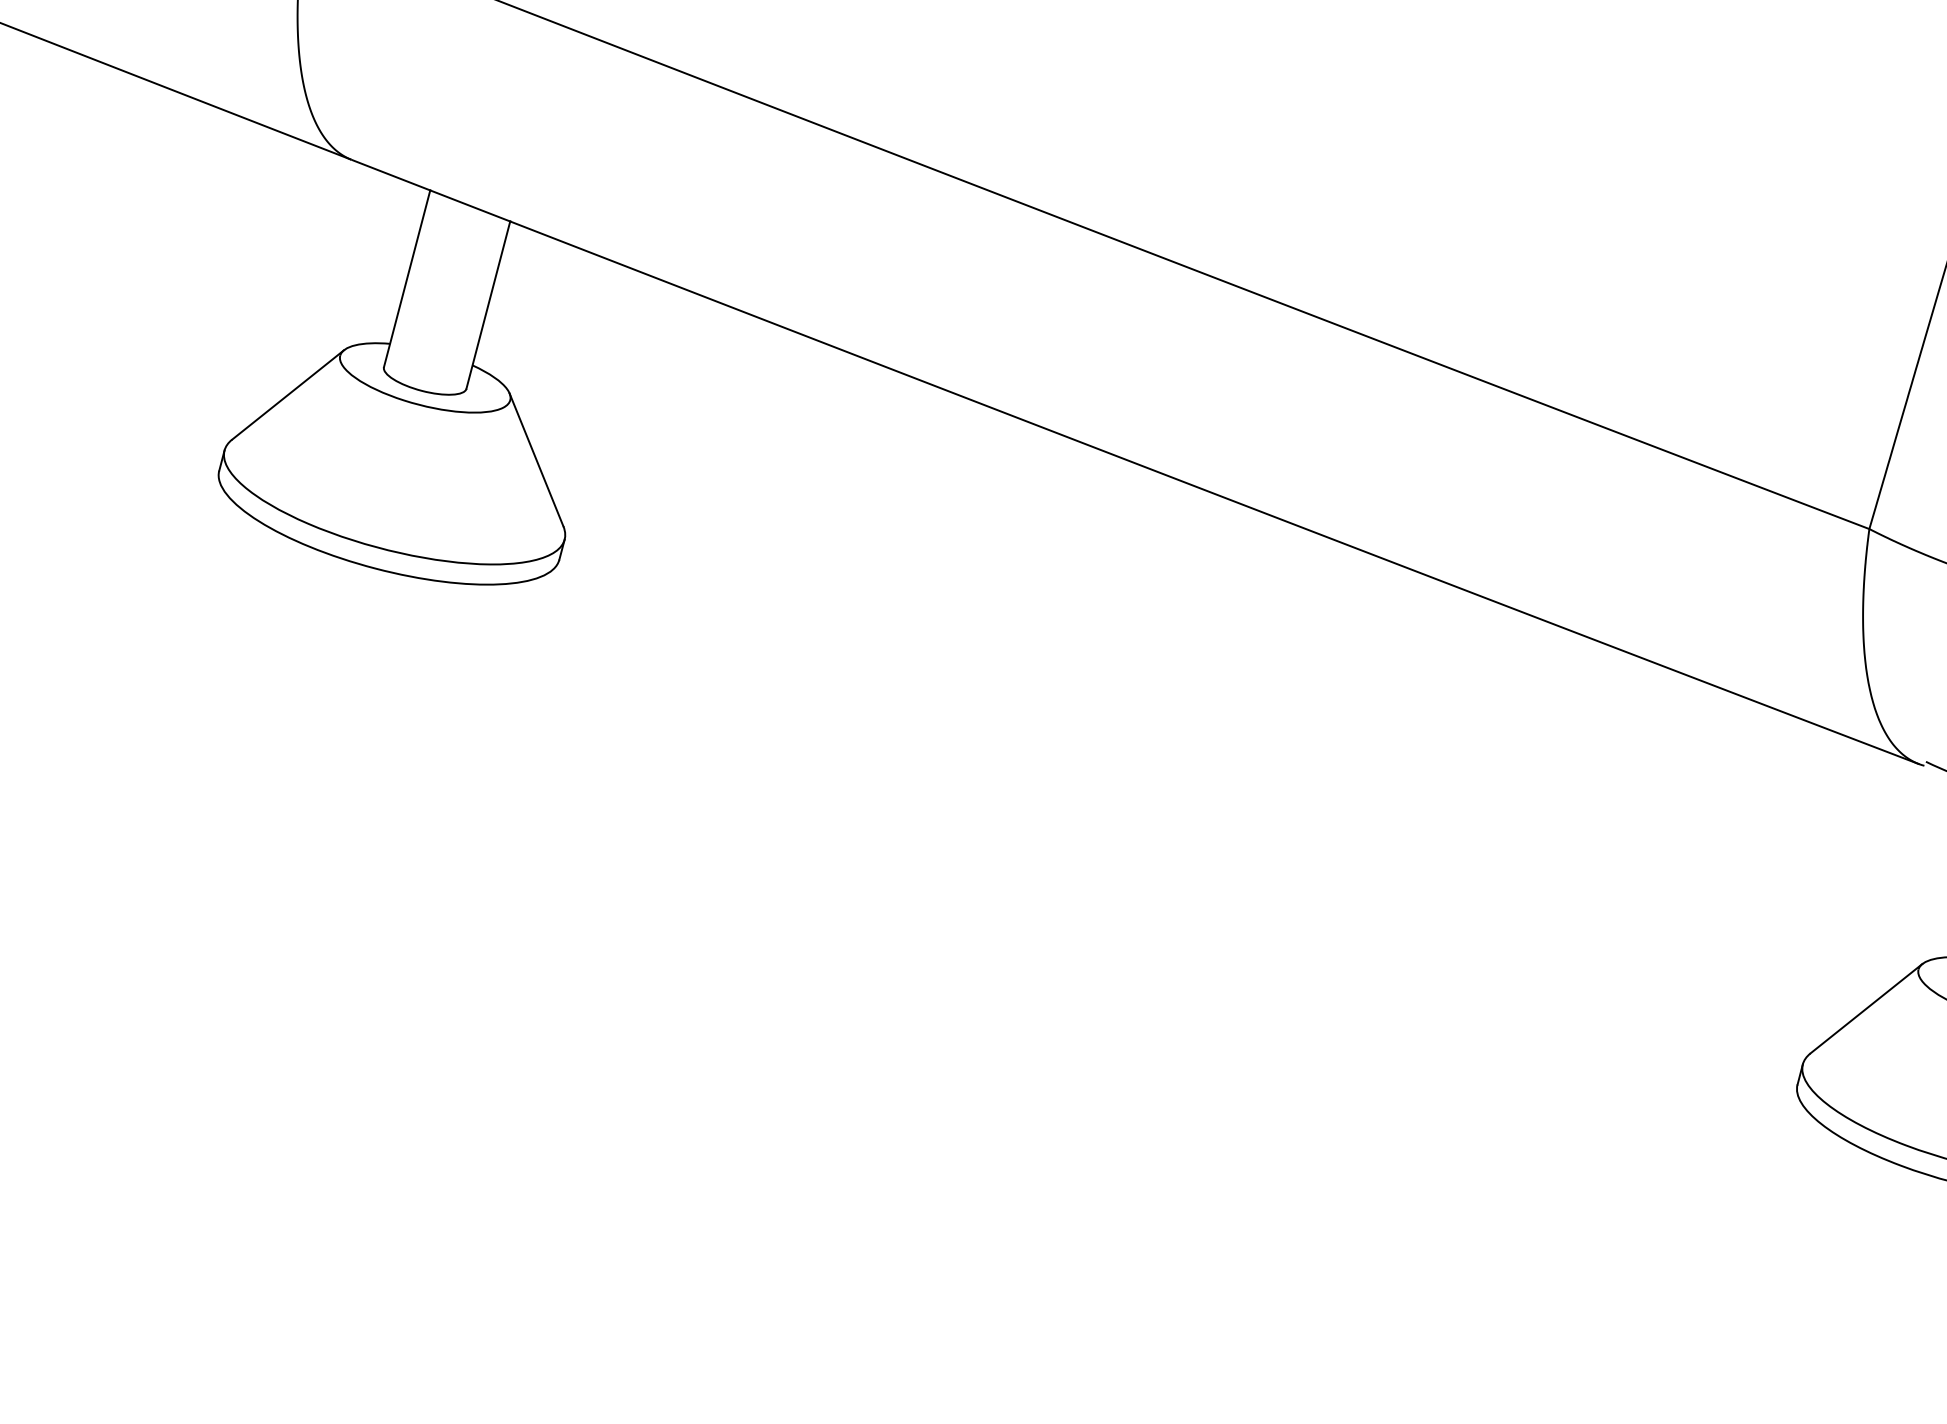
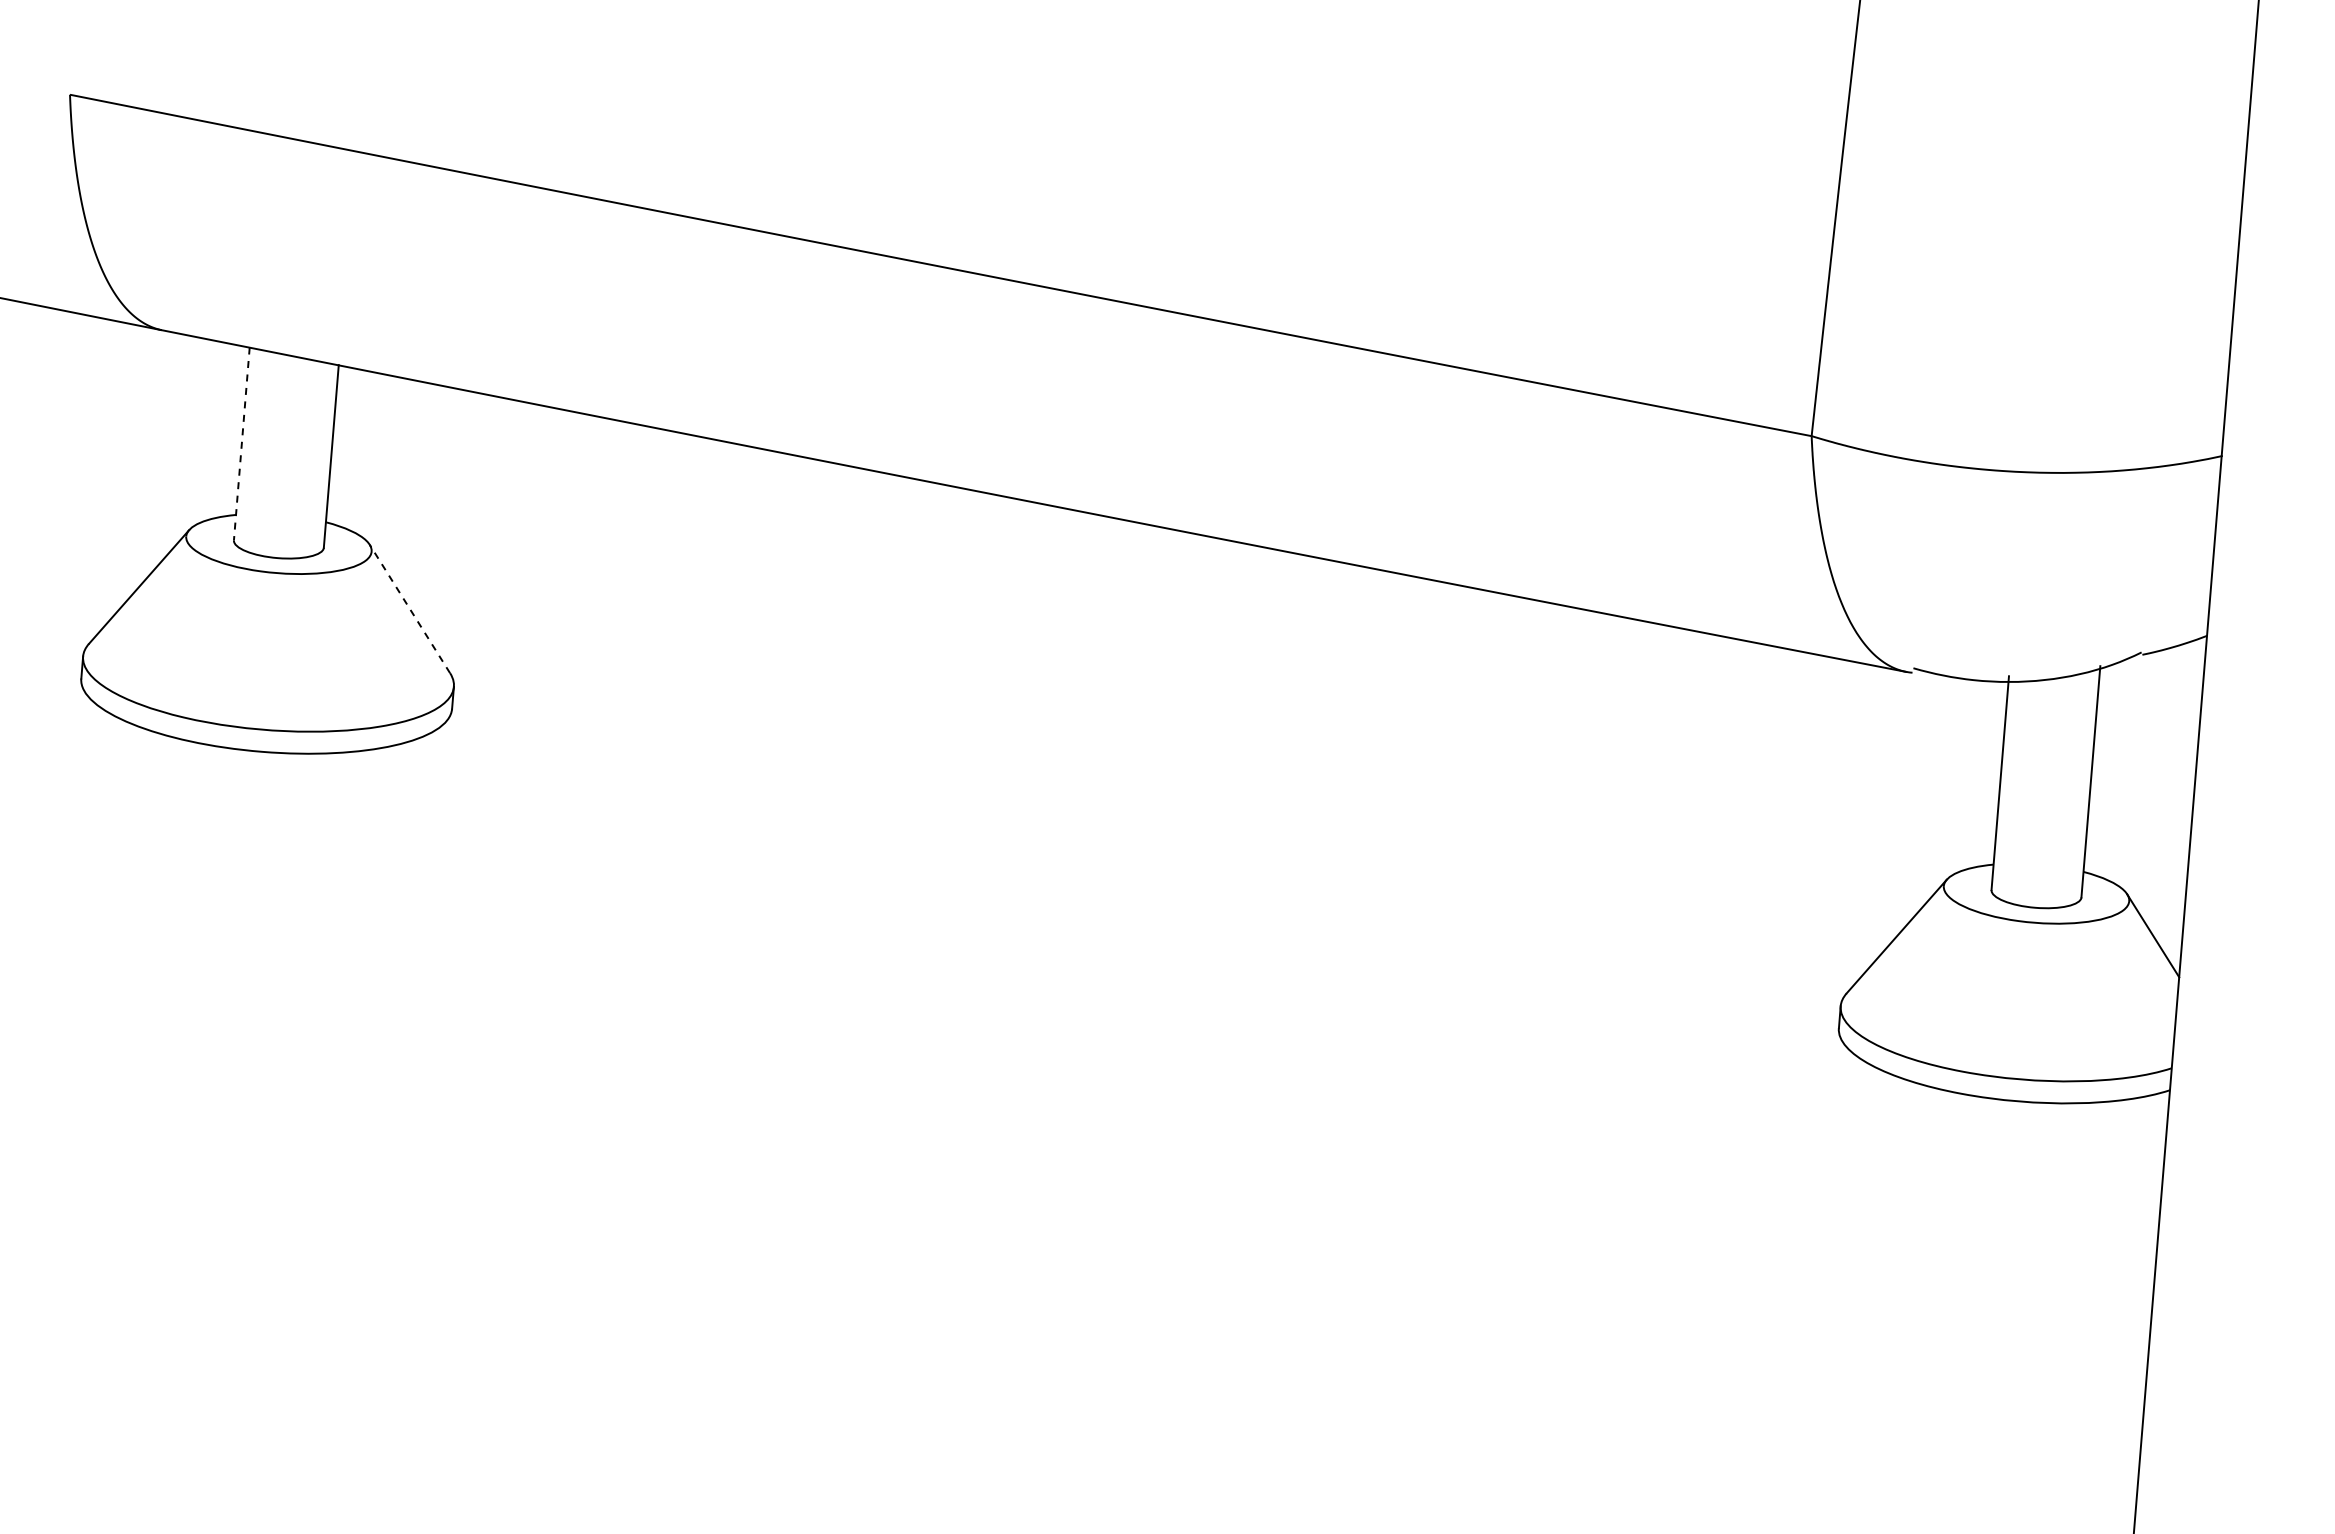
line: (406, 278) -> (241, 443), solid -> dashed
line: (536, 460) -> (409, 609), solid -> dashed

